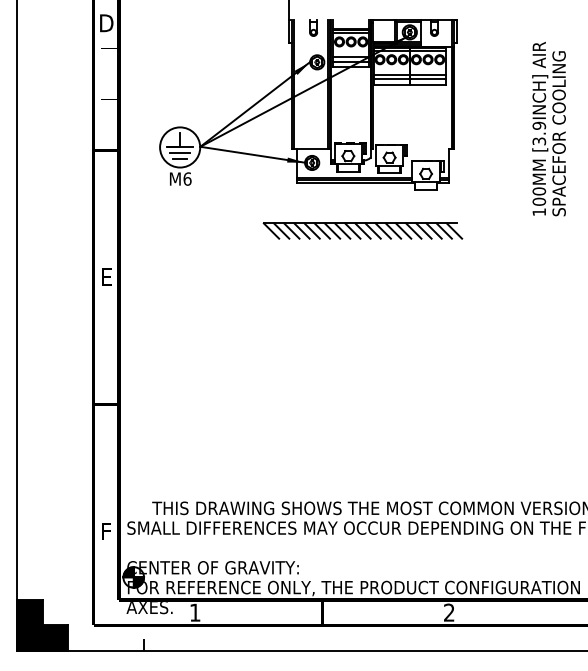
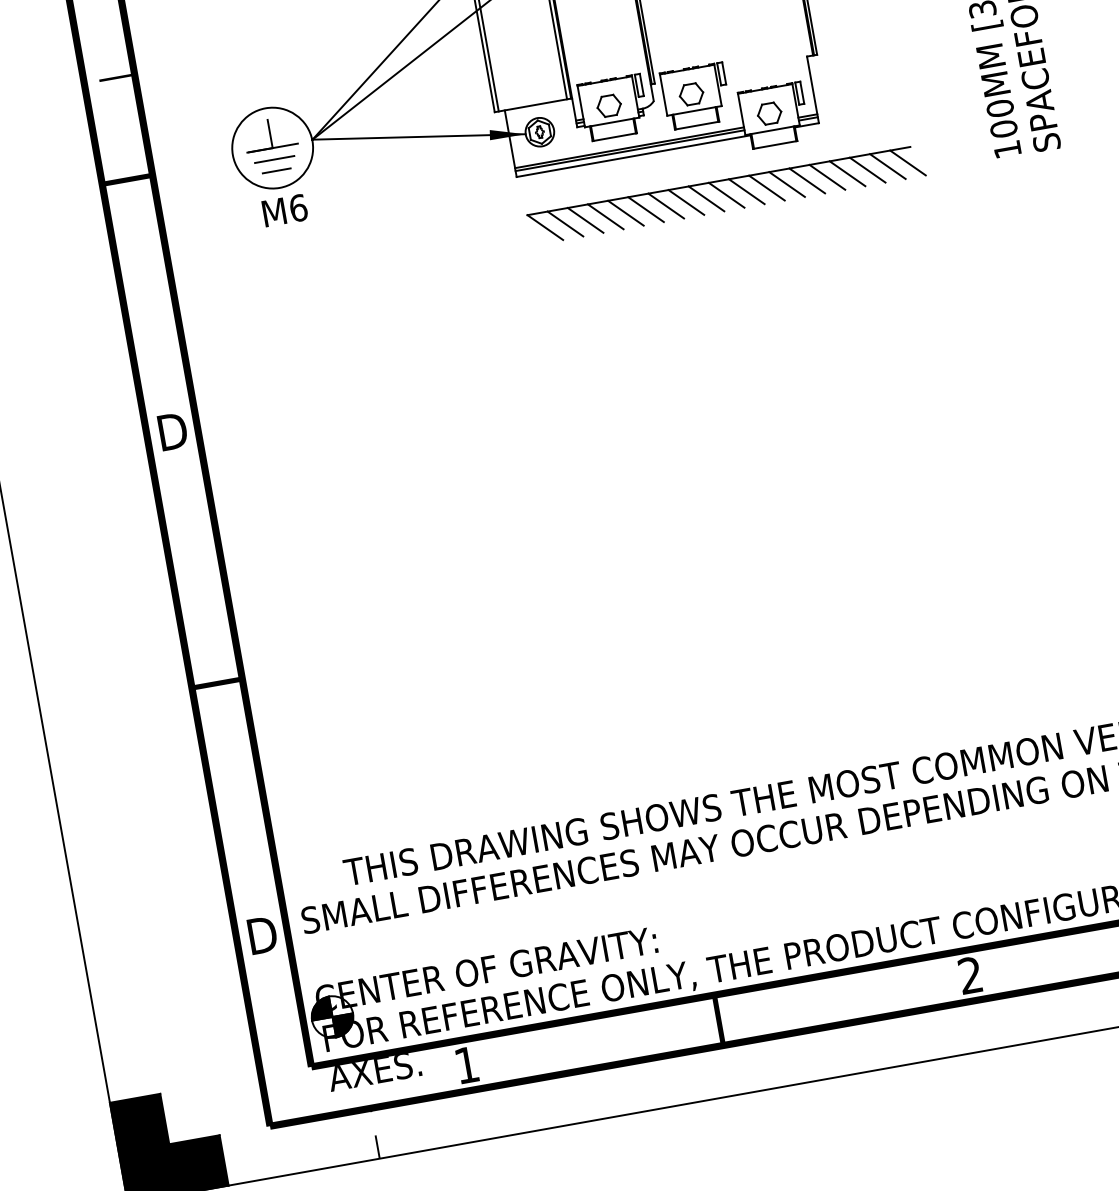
part: (362, 230) -> (725, 194), moved
text: (106, 277) -> (172, 431), E -> D
text: (106, 531) -> (262, 935), F -> D

